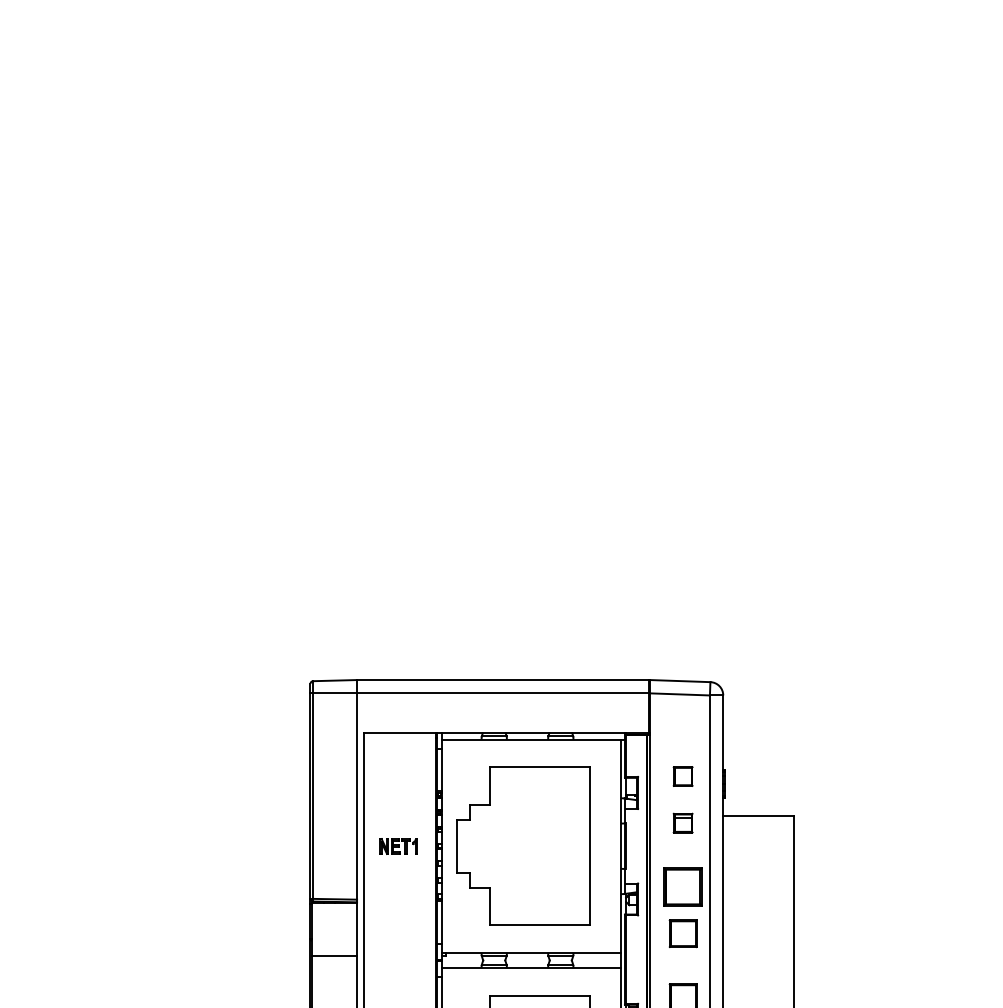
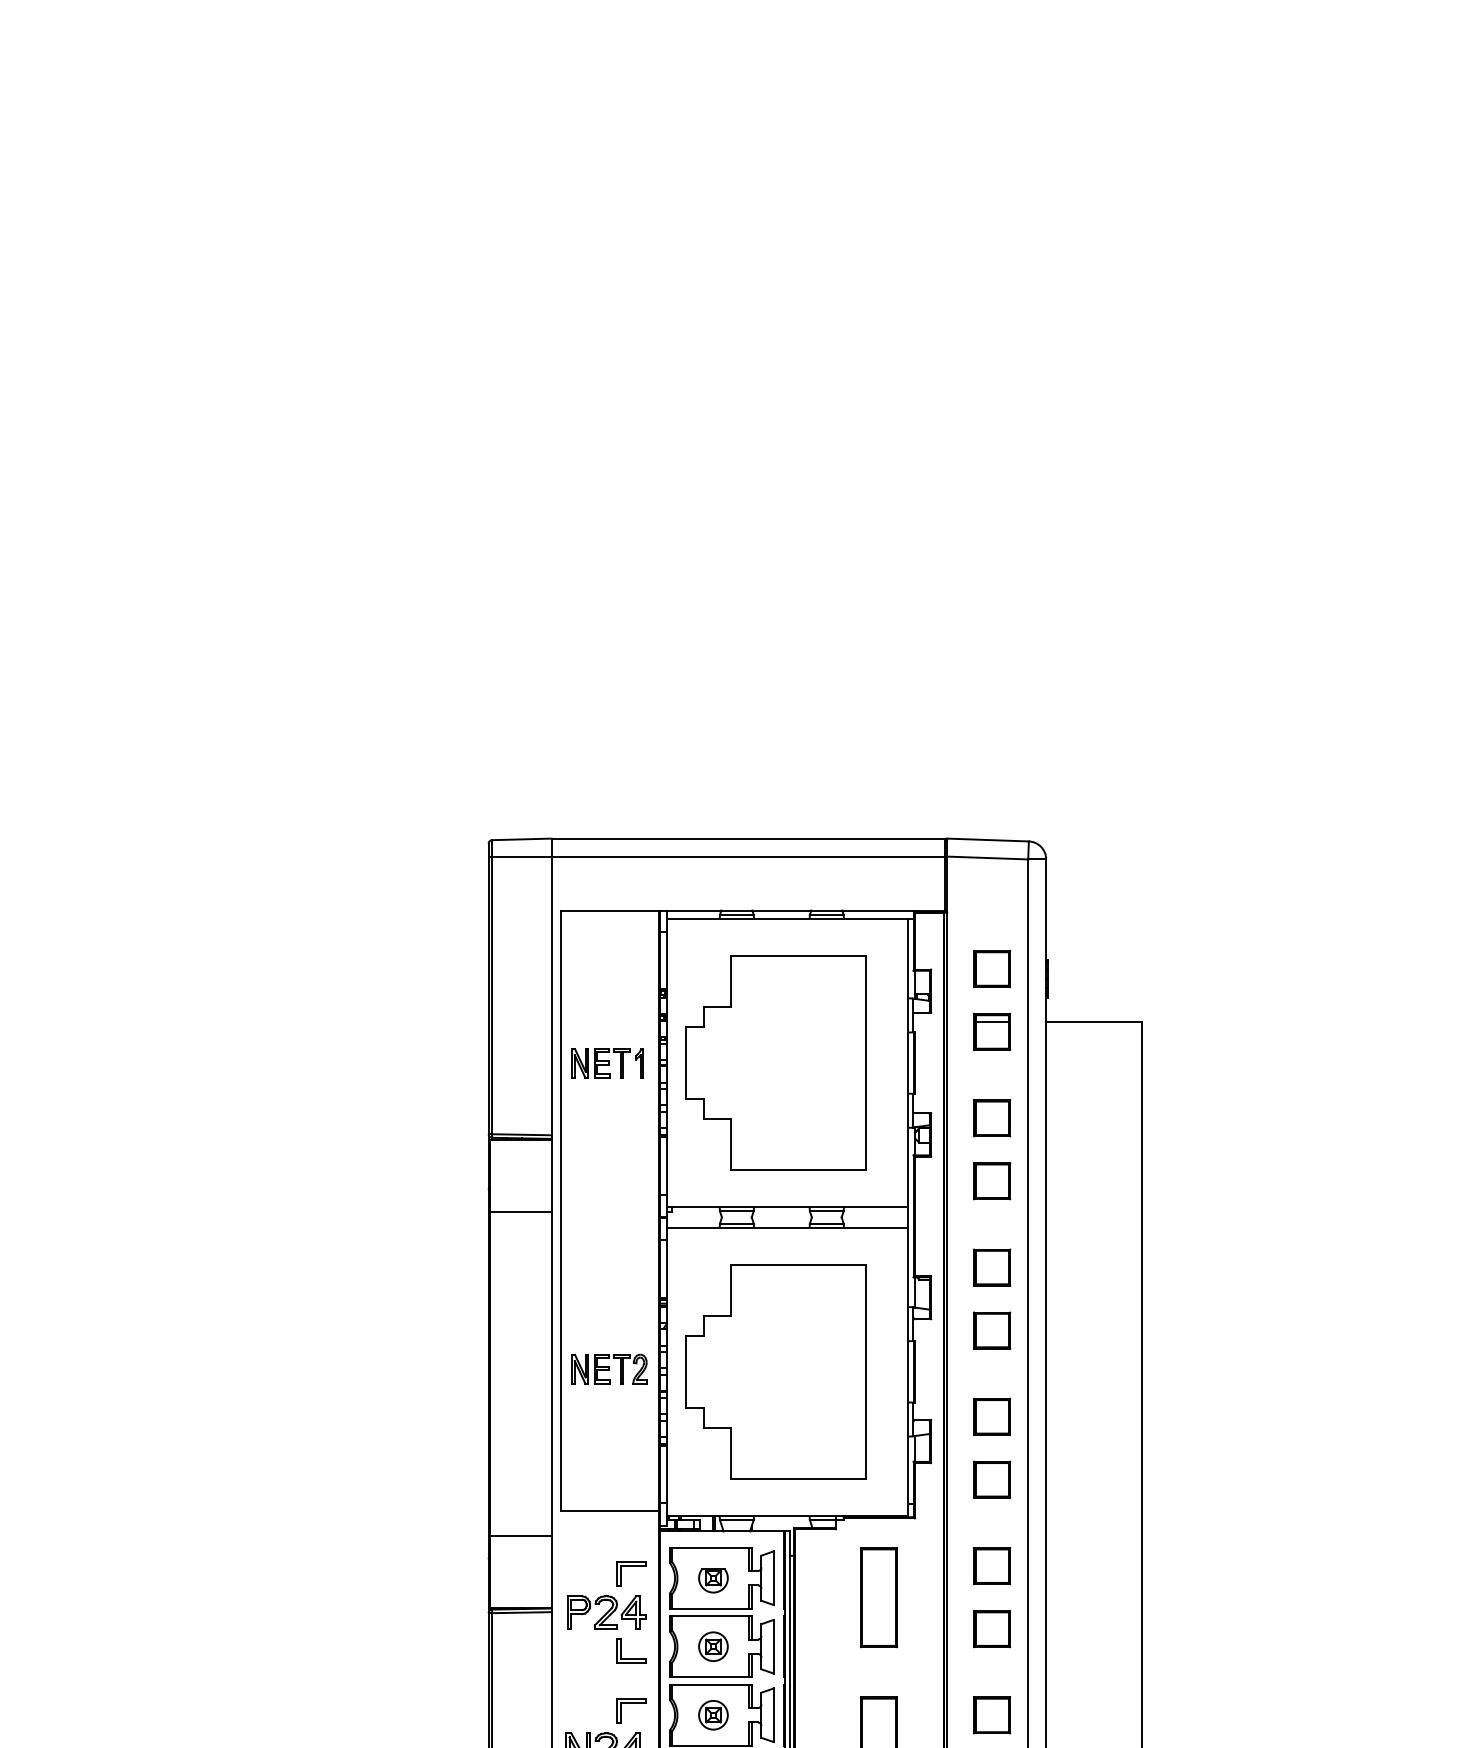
part: (682, 776) -> (991, 968), size x1.43
part: (682, 822) -> (991, 1031), size x1.43
part: (398, 846) -> (607, 1063), size x1.43
part: (683, 887) -> (992, 1118), size x0.71

